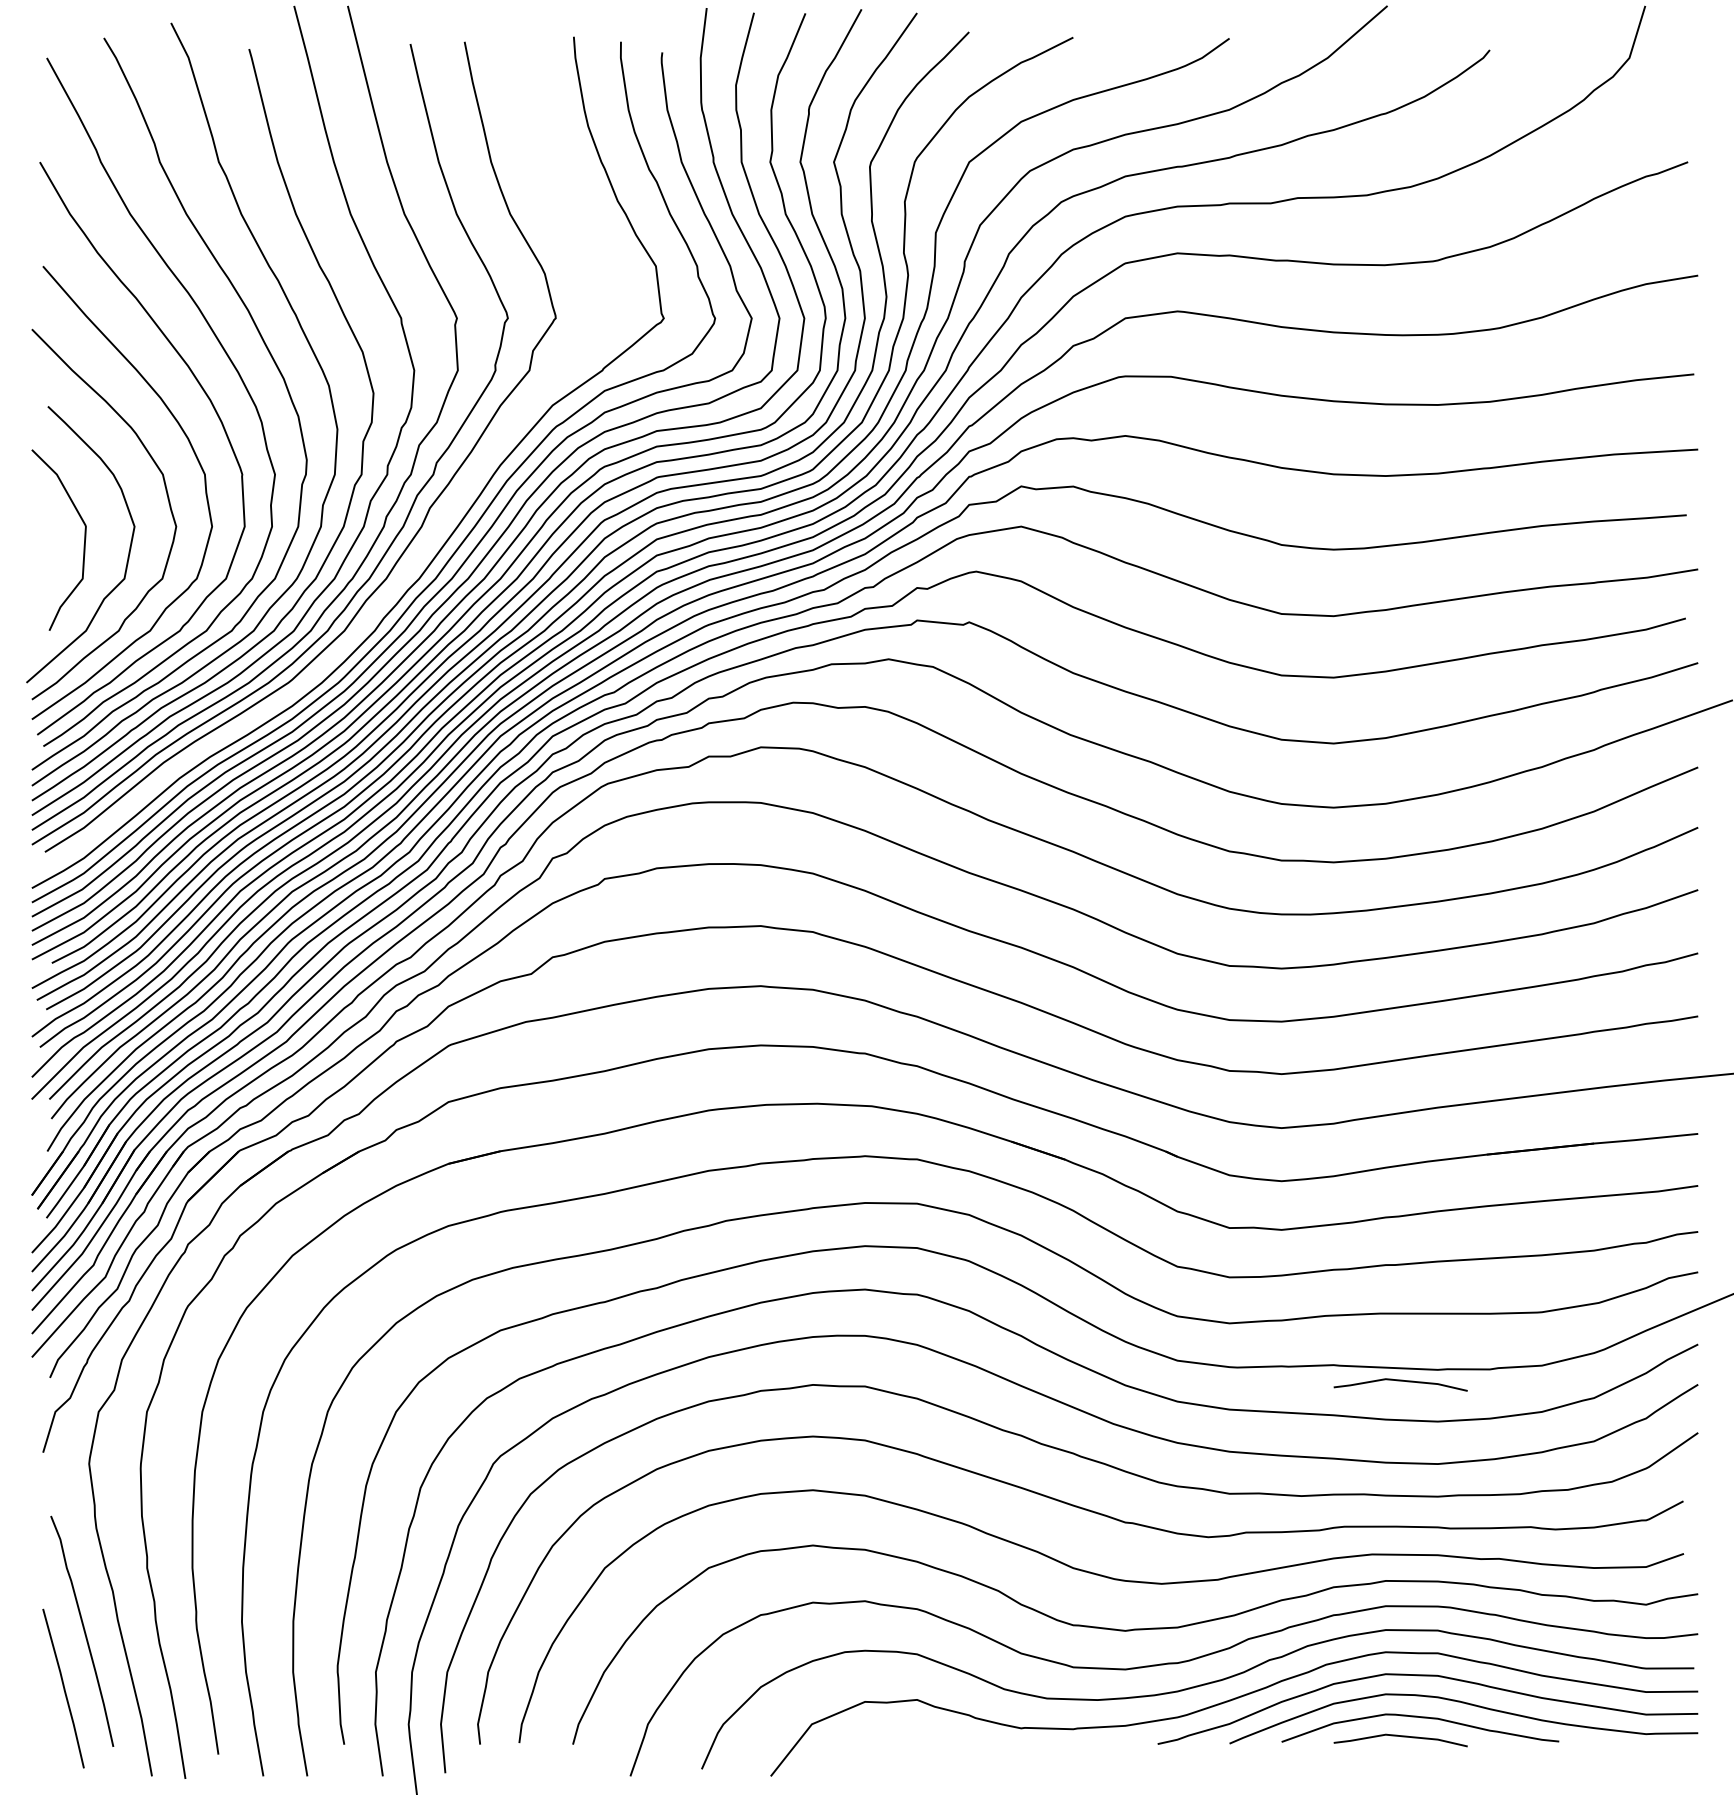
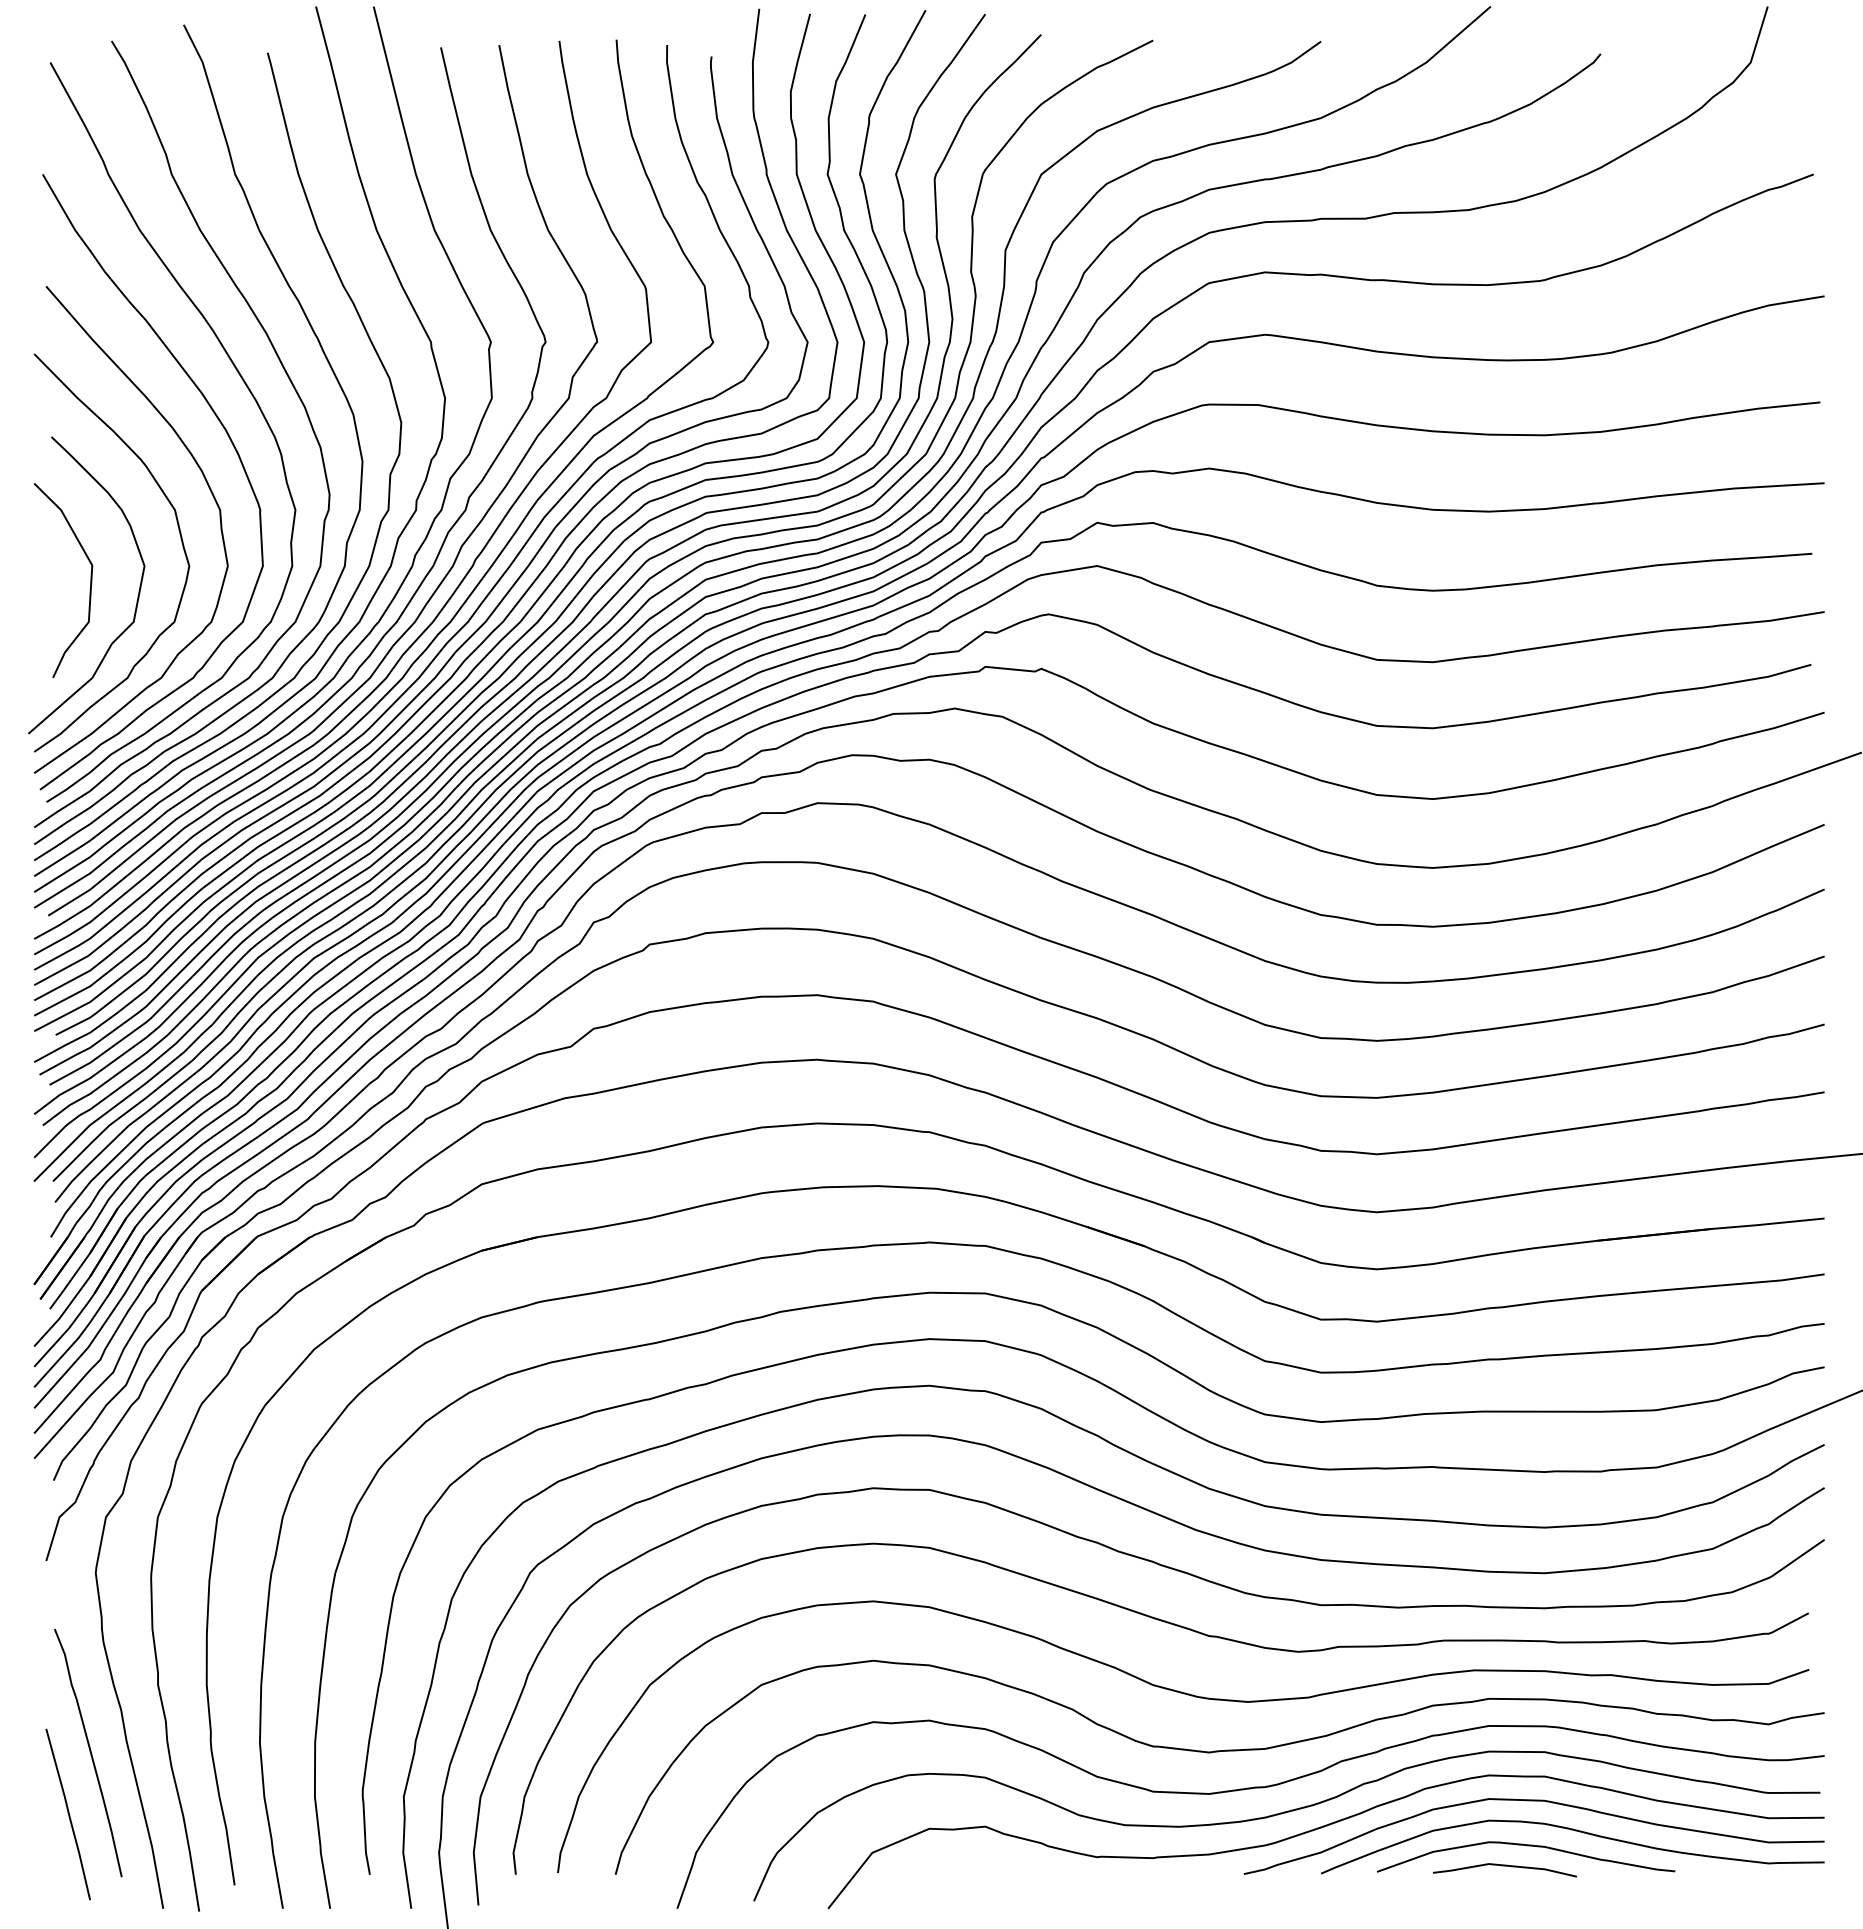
curve: (430, 538) -> (462, 578), added
line: (1400, 1381) -> (1504, 1484), removed

